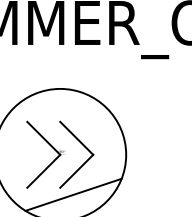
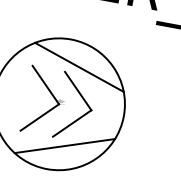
line: (73, 114) -> (79, 67), added

